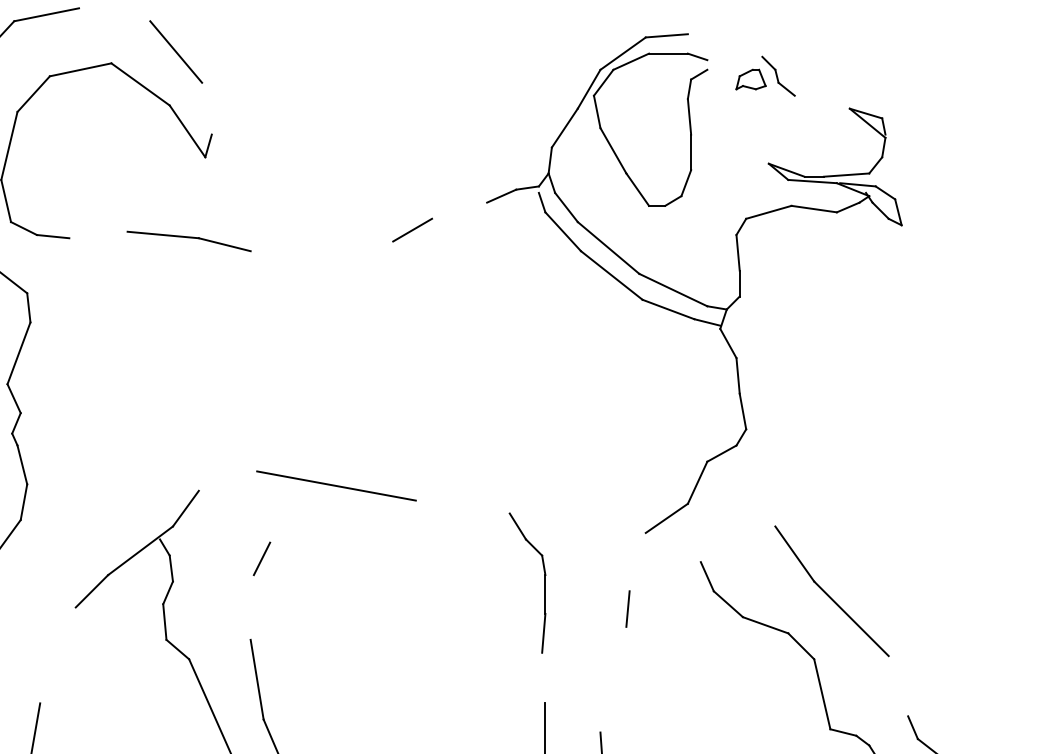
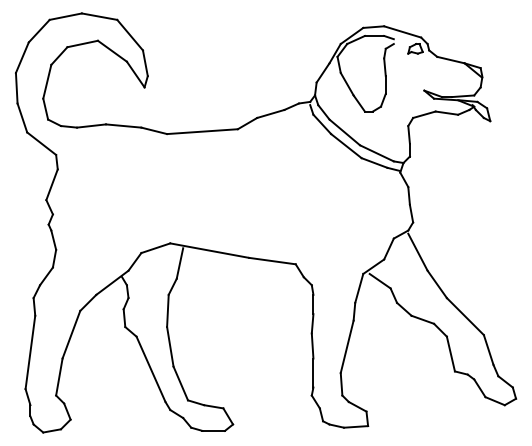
line: (114, 14) -> (99, 16), added
line: (724, 44) -> (402, 31), added
line: (821, 101) -> (450, 59), added
line: (205, 109) -> (144, 63), added
line: (458, 209) -> (270, 113), added
line: (98, 233) -> (91, 125), added
line: (321, 246) -> (202, 131), added
line: (227, 481) -> (155, 248), added
line: (755, 487) -> (417, 251), added
line: (462, 505) -> (272, 260), added
line: (275, 511) -> (179, 263), added
line: (678, 546) -> (379, 280), added
line: (638, 560) -> (359, 287), added
line: (251, 606) -> (167, 310), added
line: (58, 654) -> (71, 334), added
line: (543, 677) -> (312, 345), added
line: (612, 679) -> (346, 346), added
line: (898, 685) -> (488, 349), added

